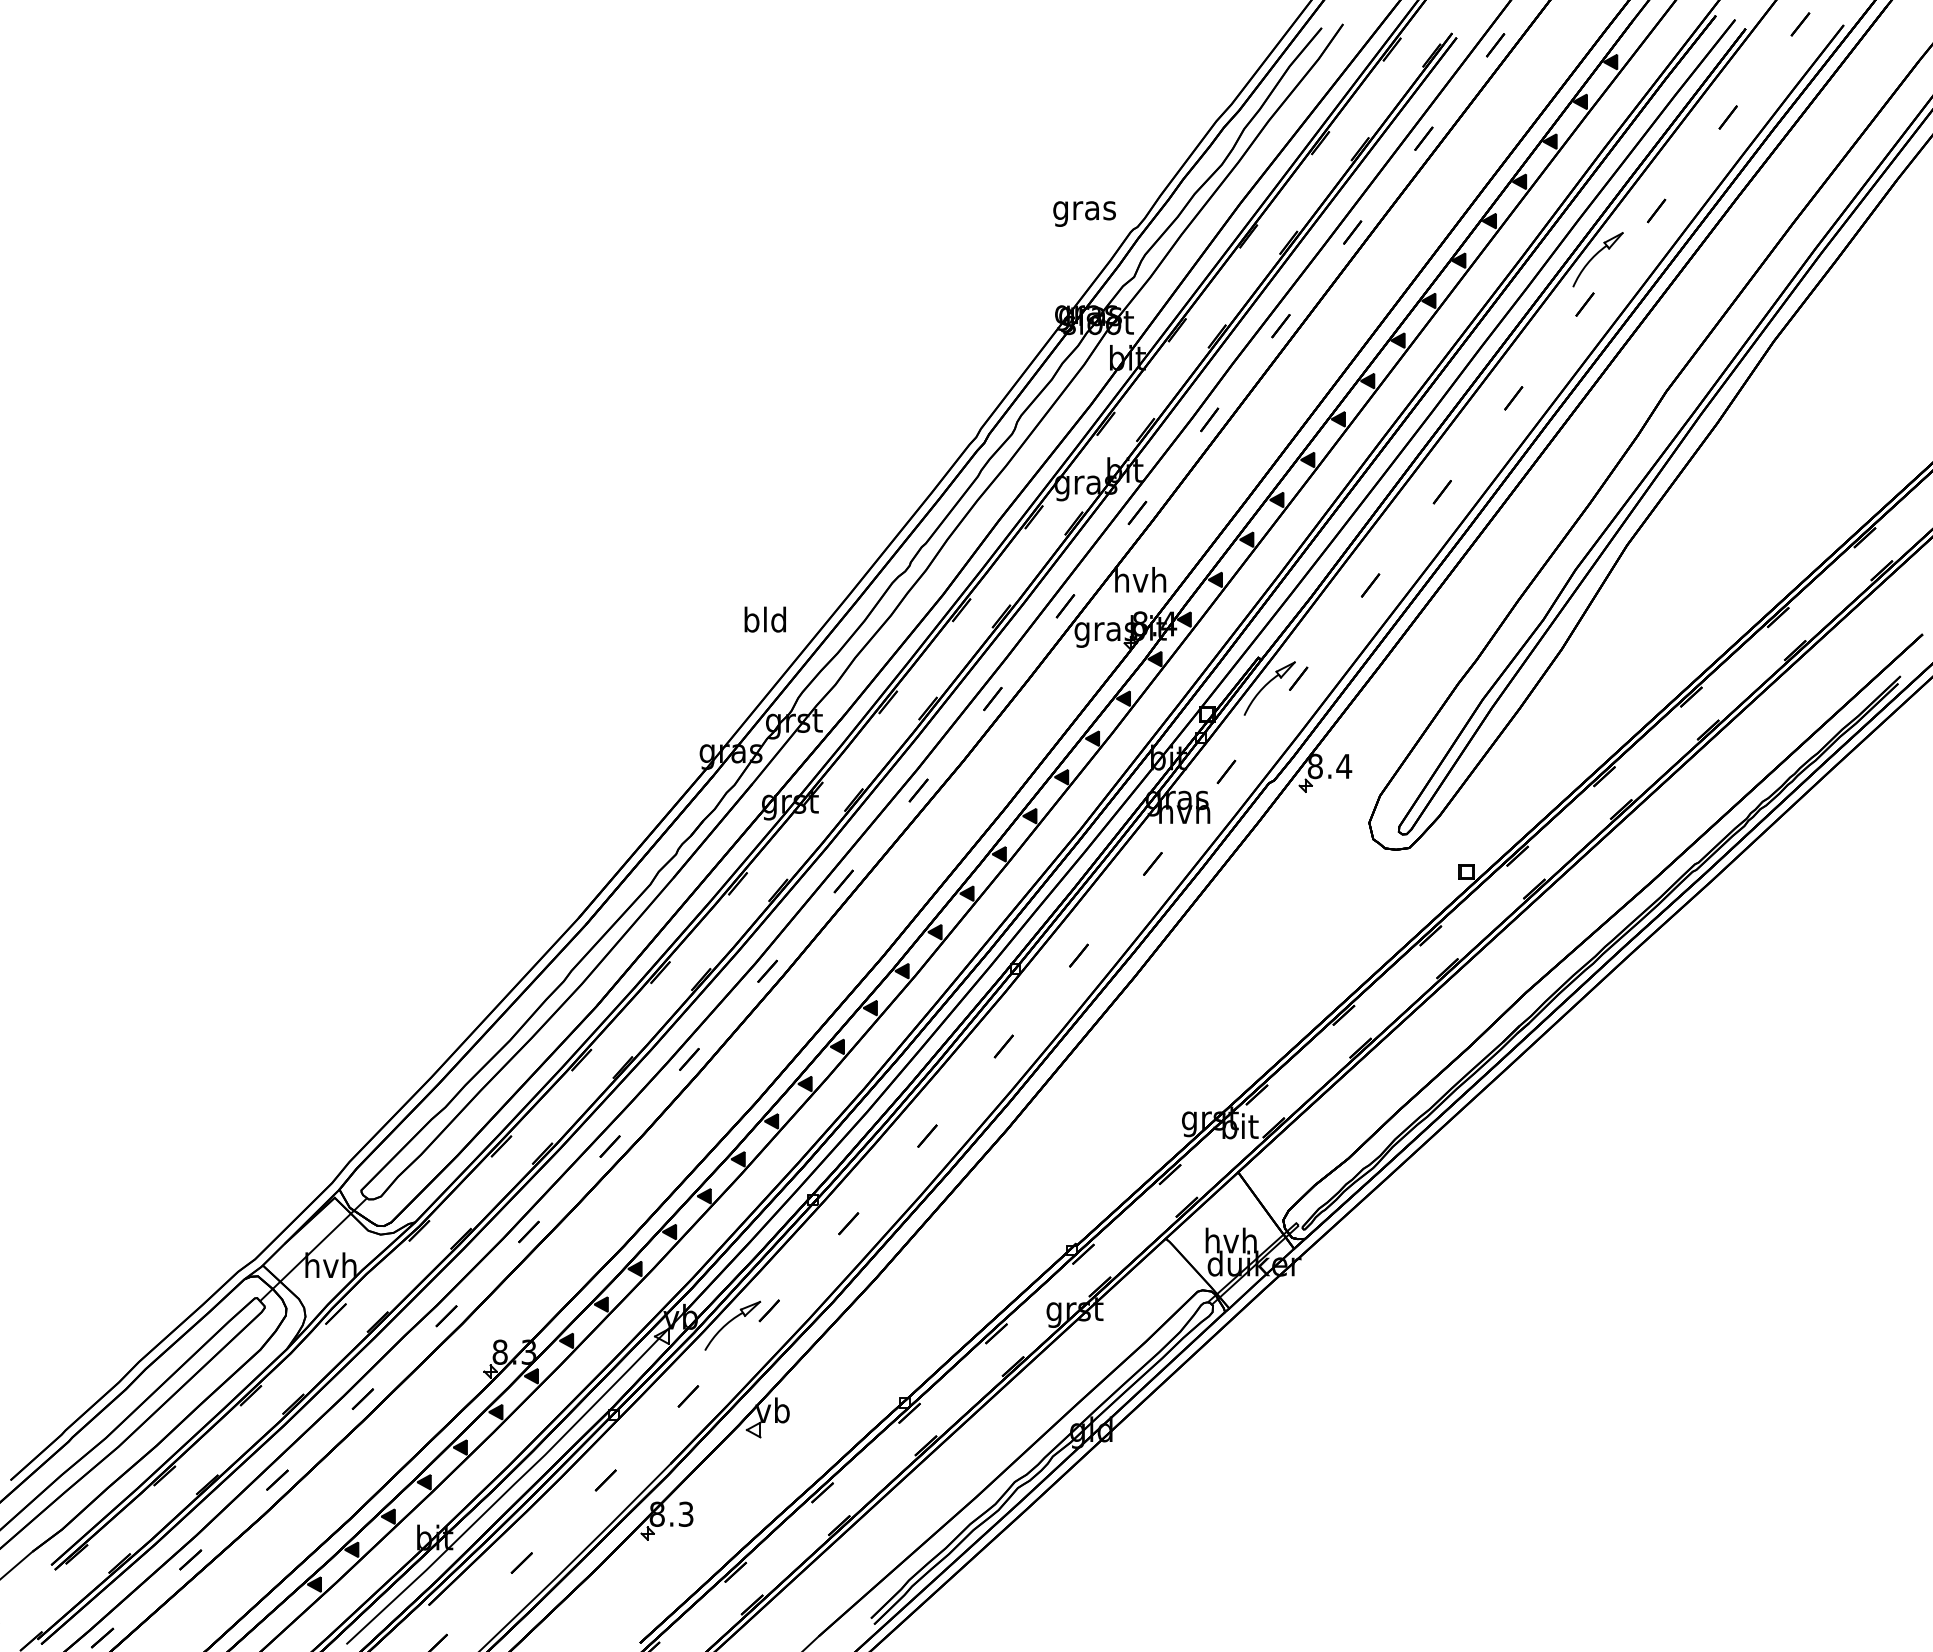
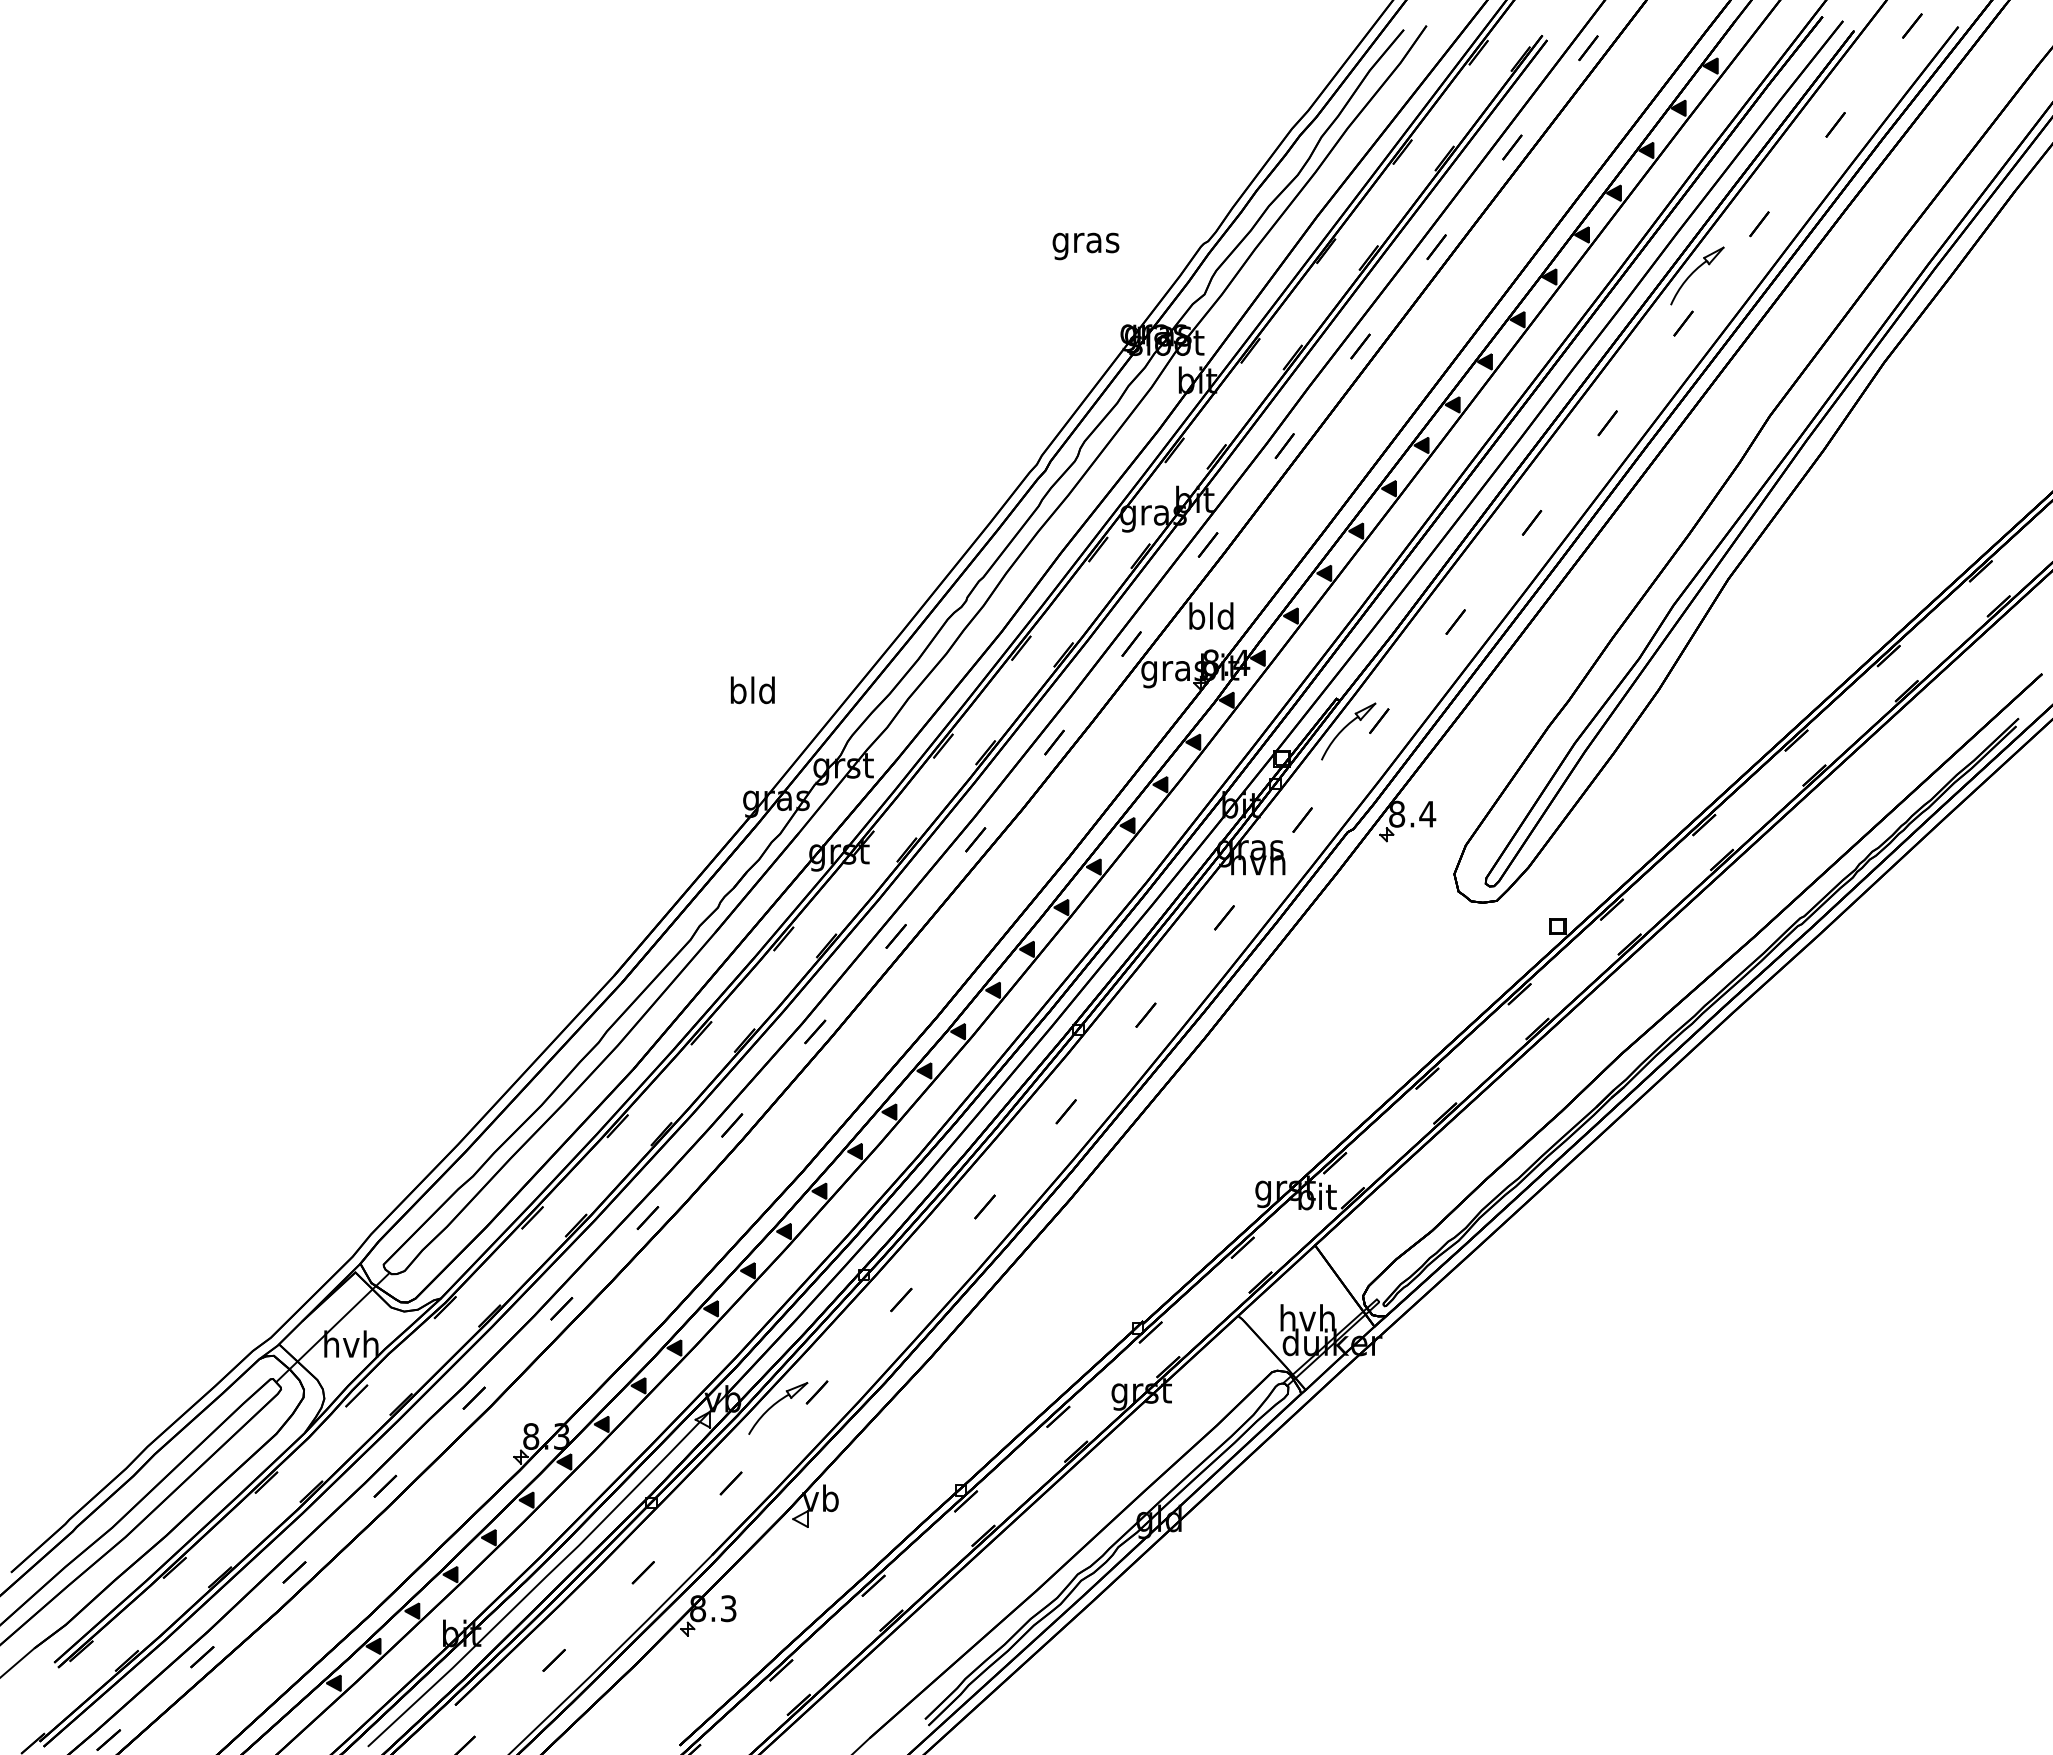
text: (1084, 214) -> (1085, 246), moved
text: (1140, 579) -> (1211, 615), hvh -> bld
text: (765, 619) -> (752, 690), moved

